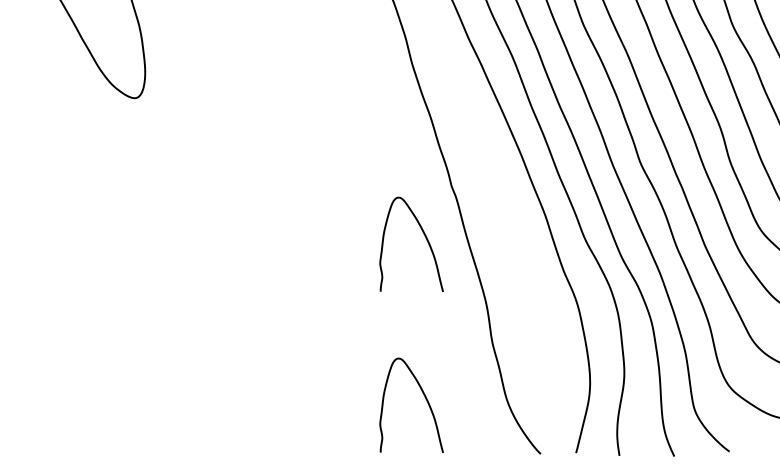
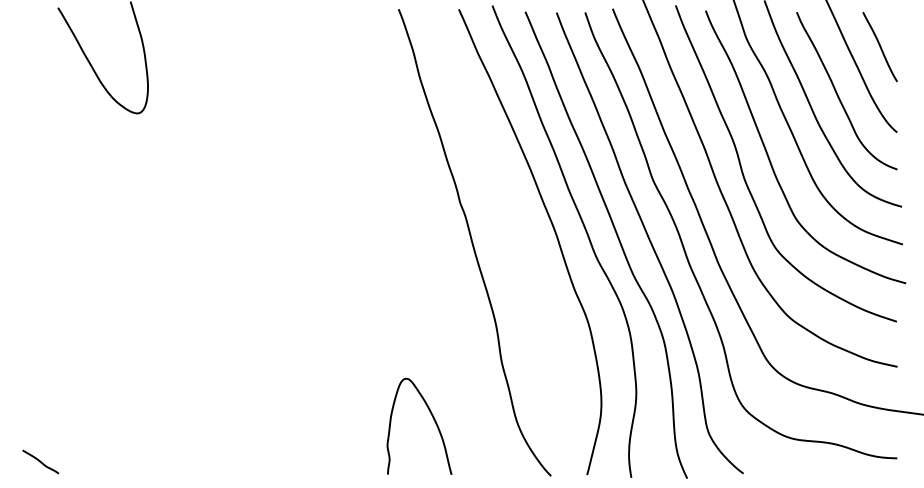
curve: (425, 237) -> (433, 255), removed
curve: (39, 439) -> (40, 461), added

